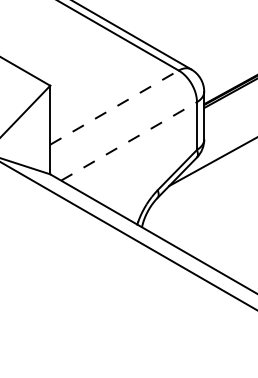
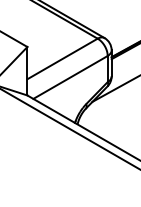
line: (114, 106) -> (62, 58), dashed -> solid
line: (129, 141) -> (70, 77), dashed -> solid

